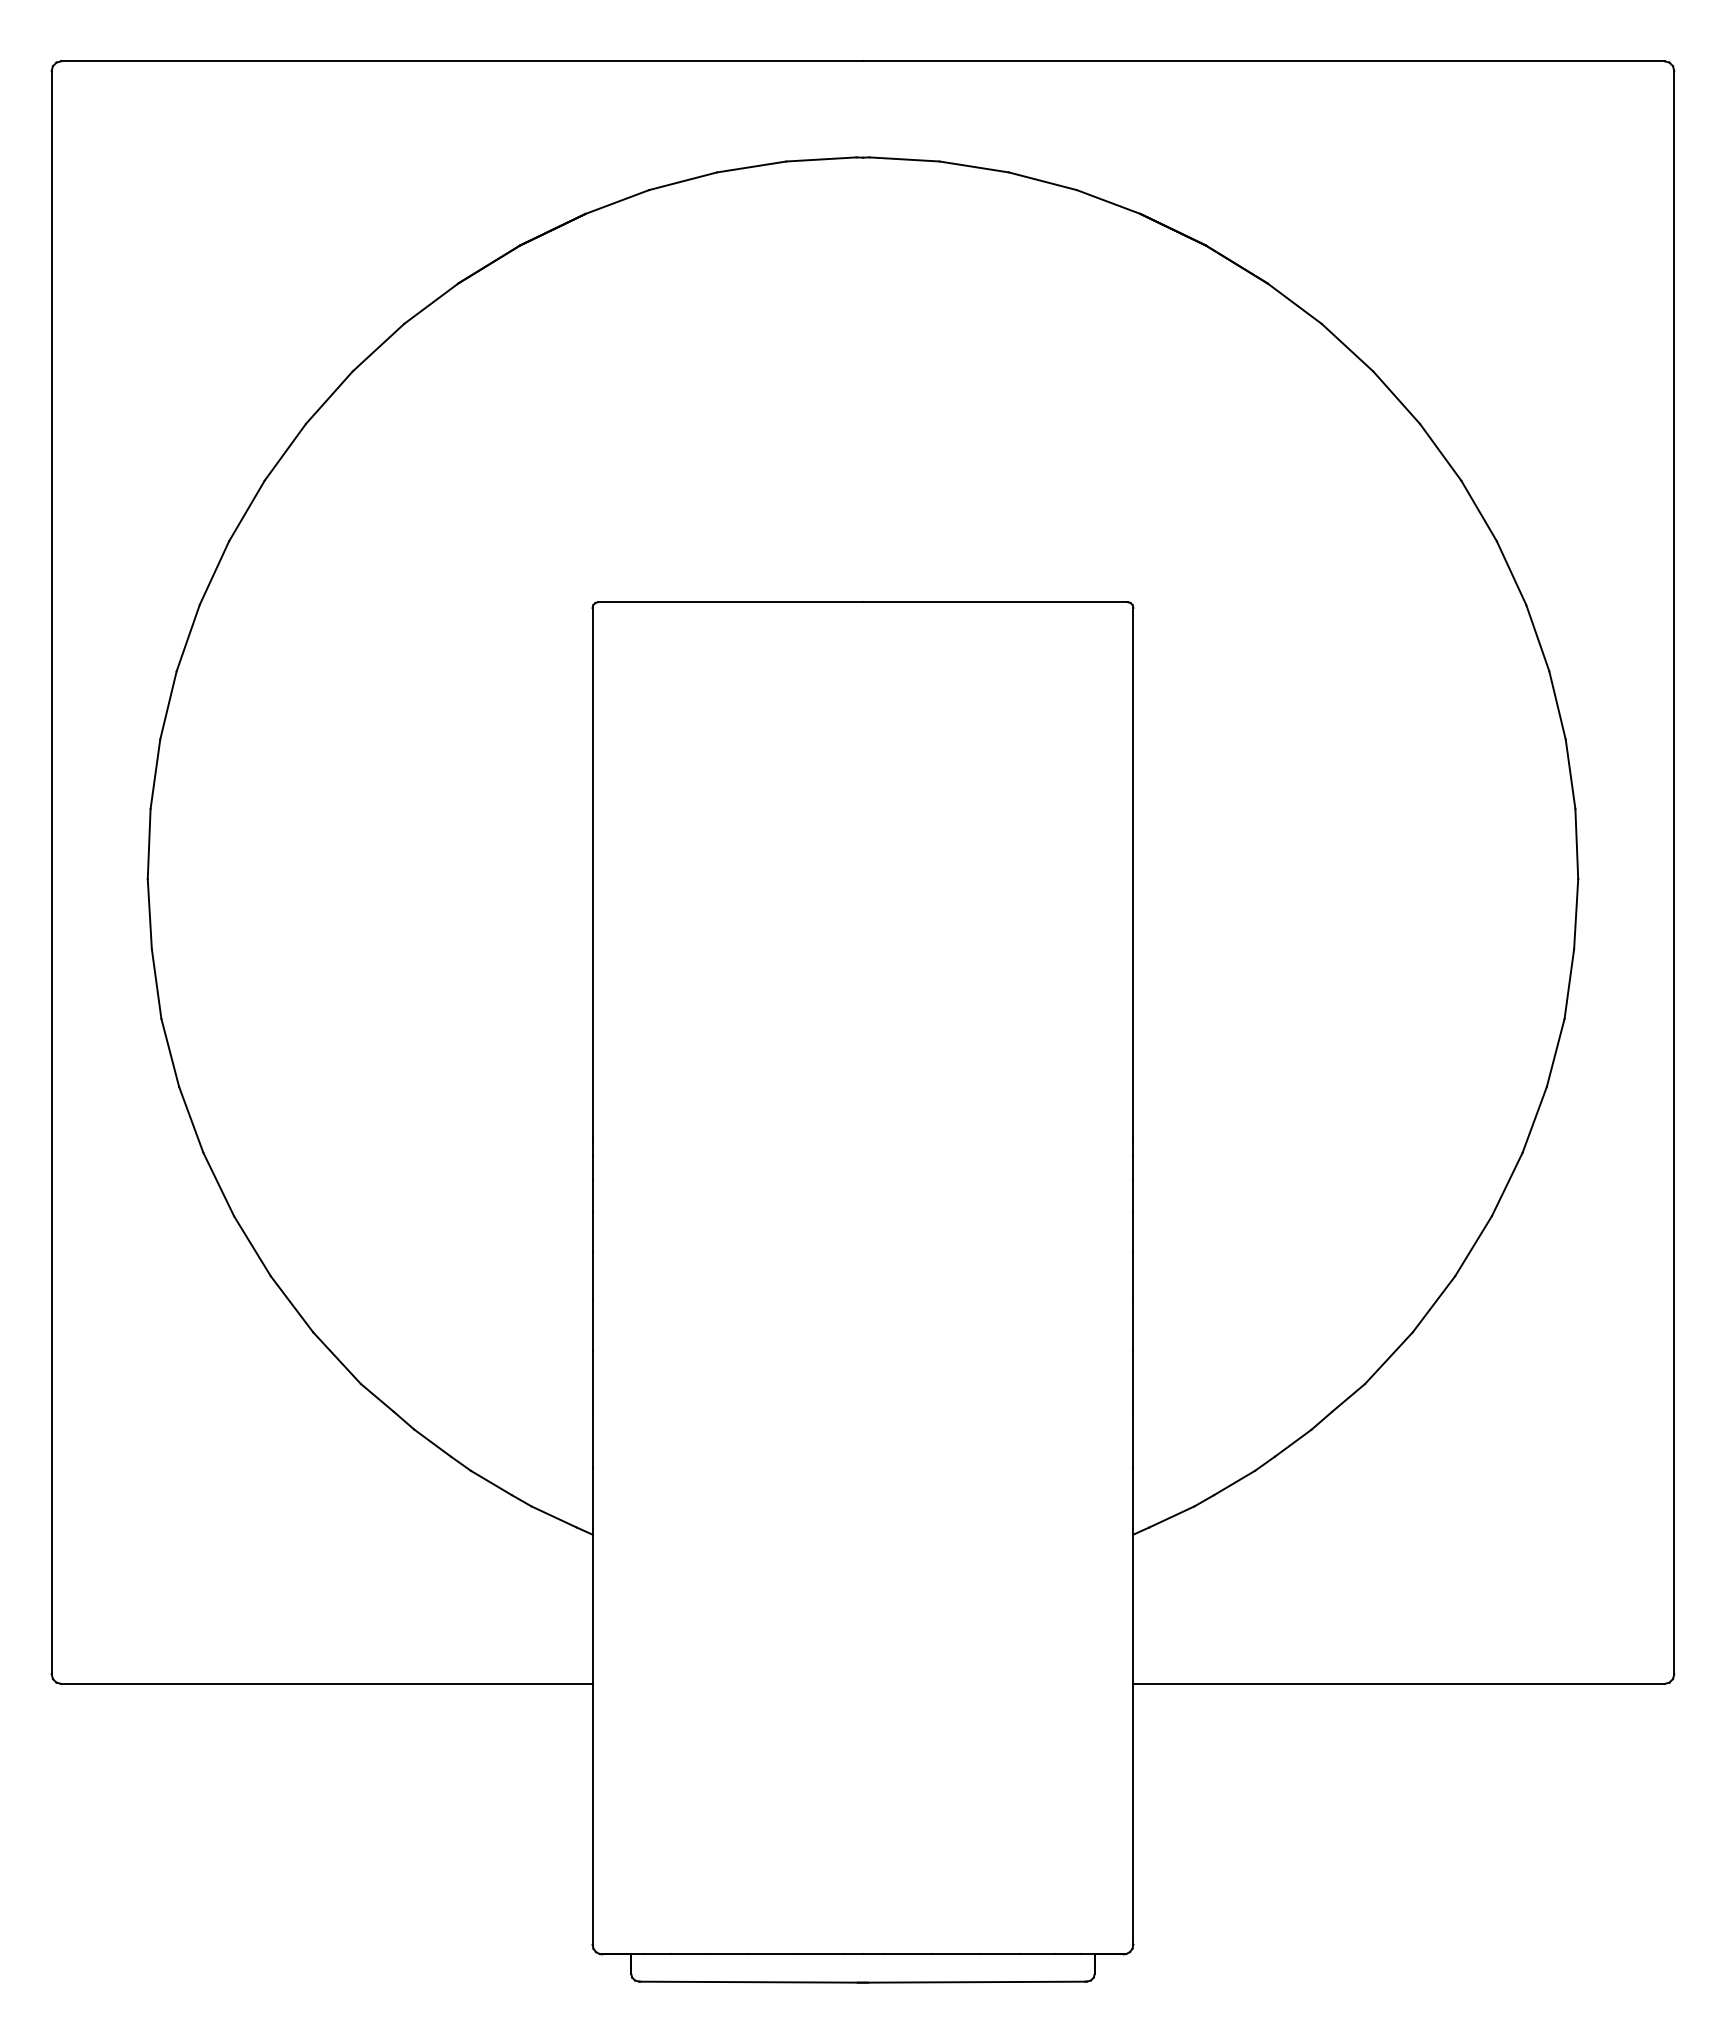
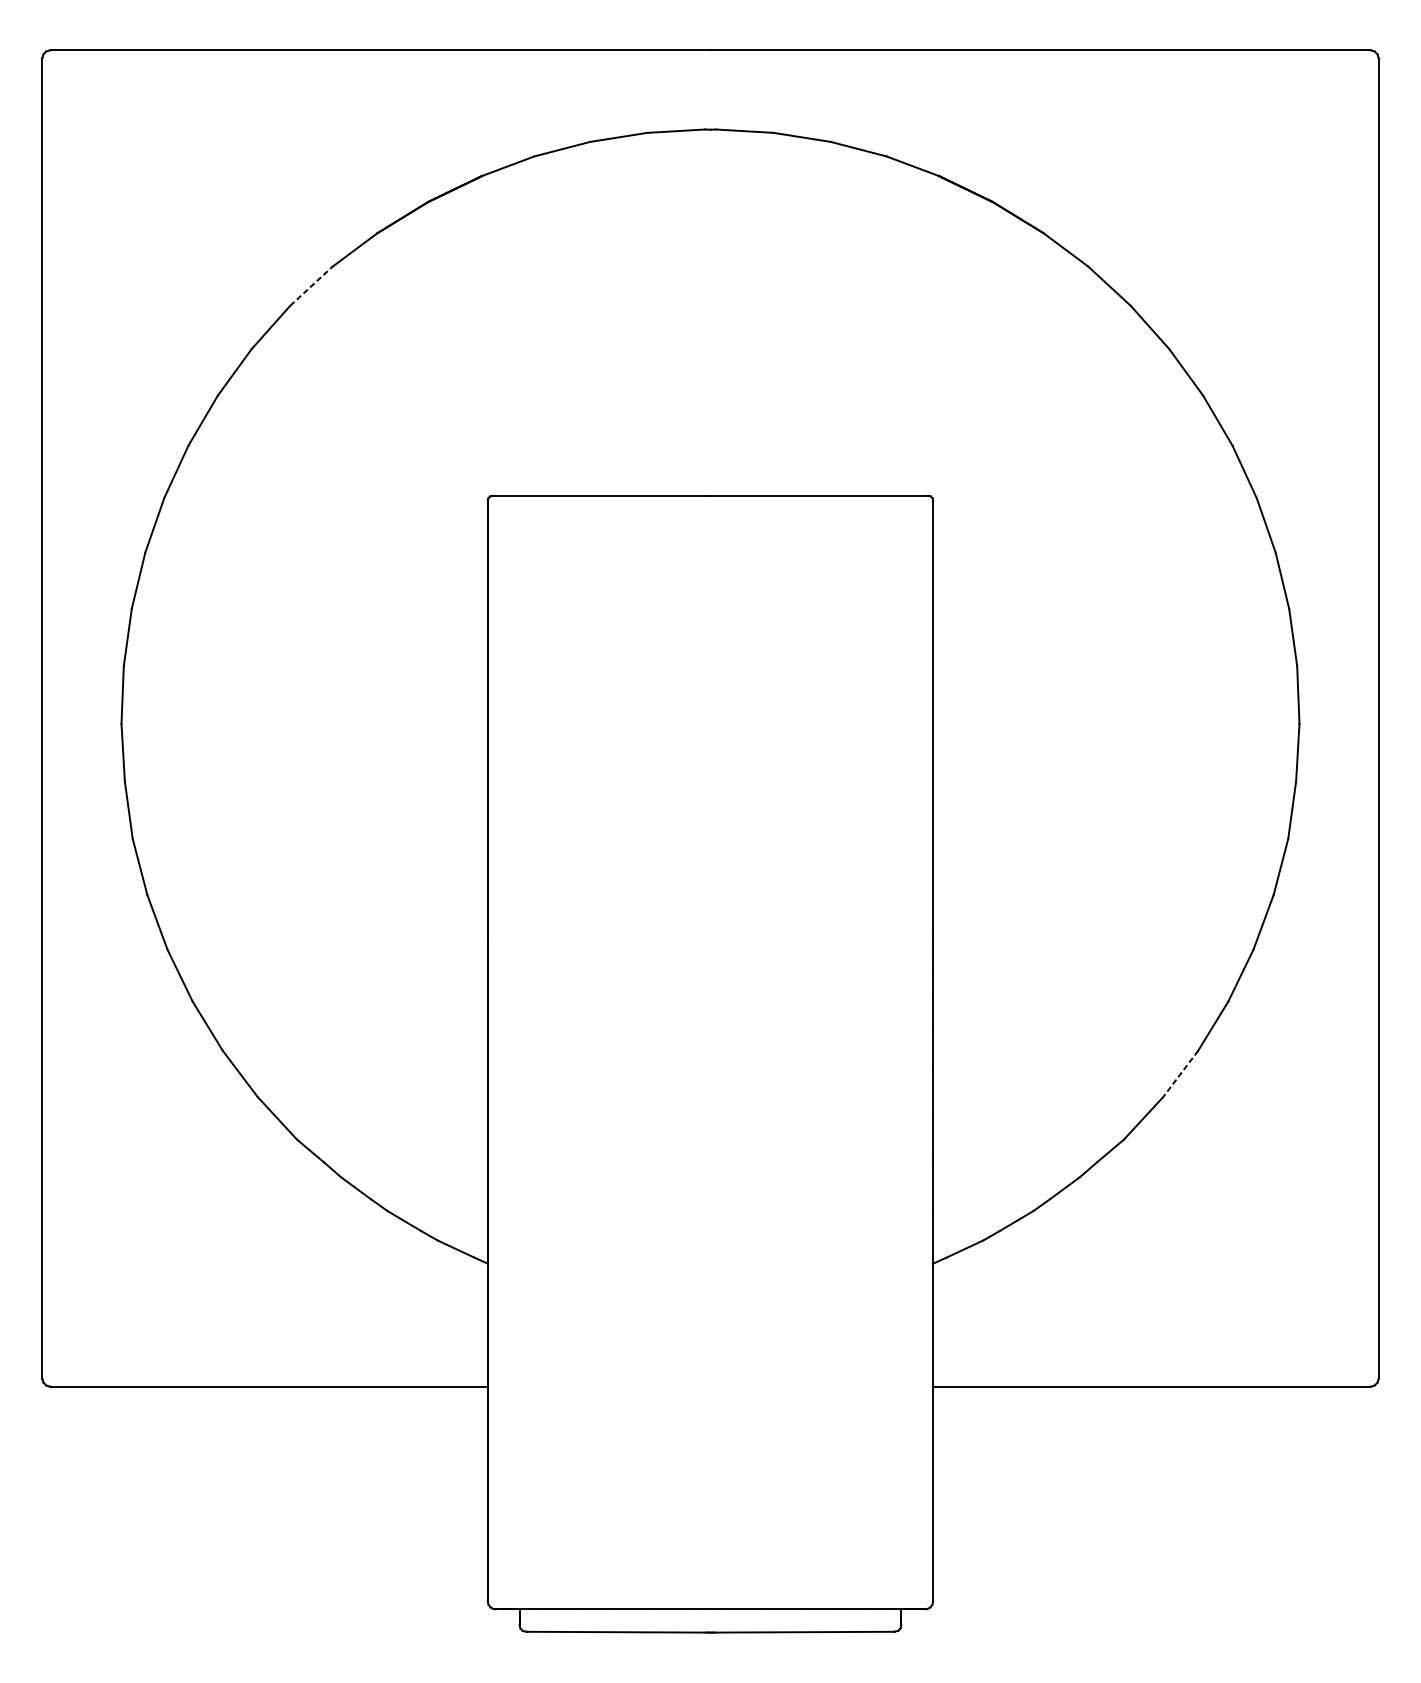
line: (378, 347) -> (311, 286), solid -> dashed
line: (1433, 1304) -> (1180, 1074), solid -> dashed

